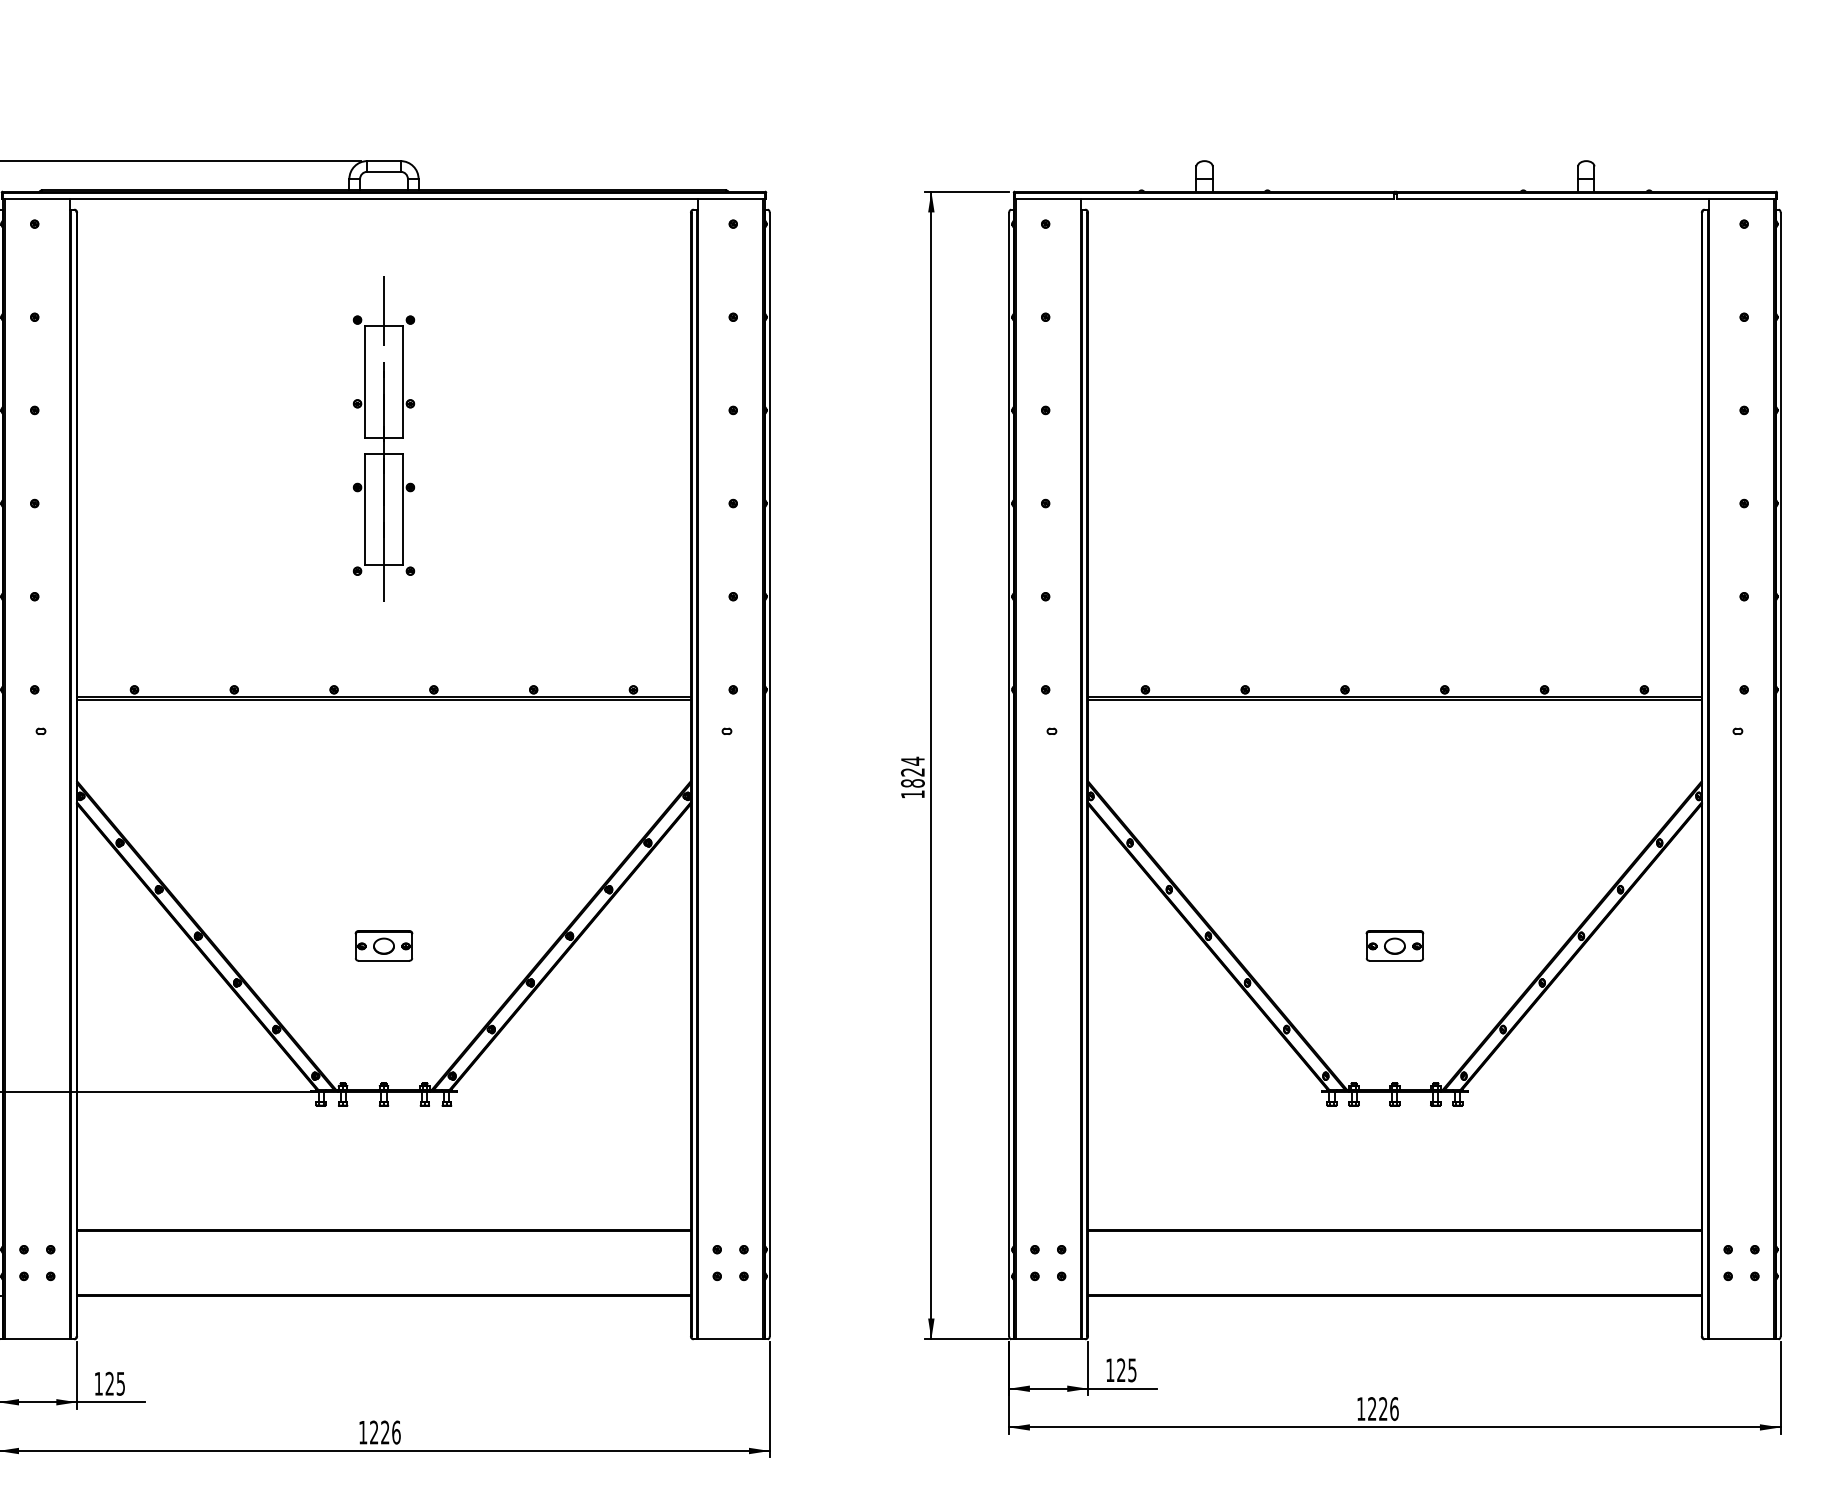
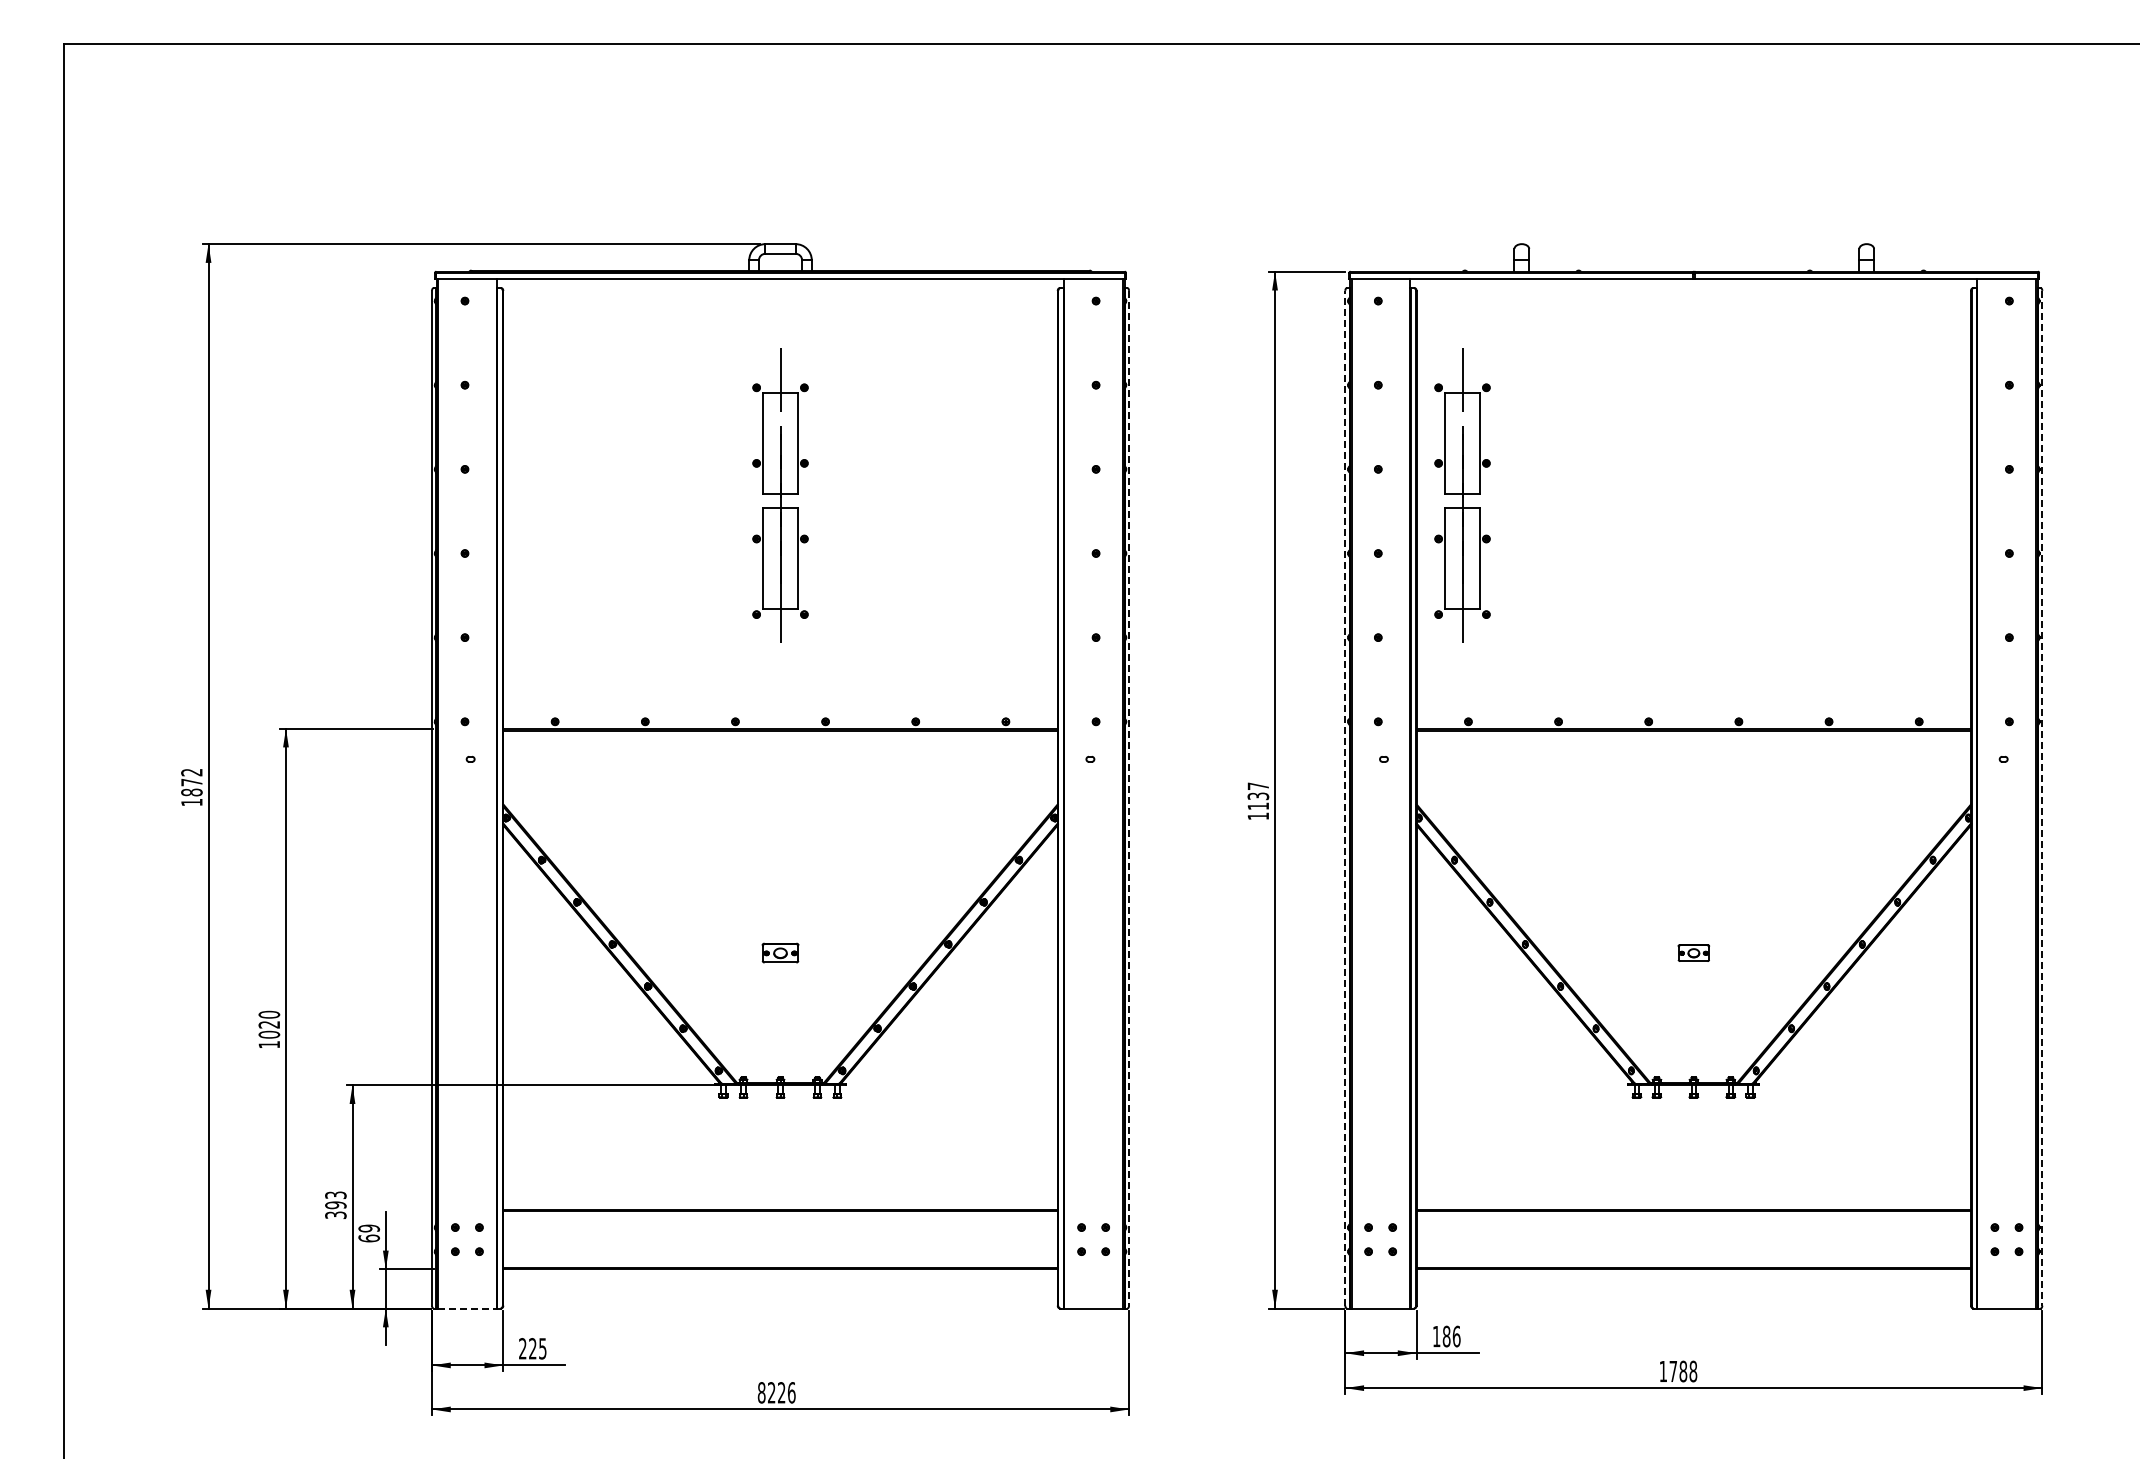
part: (1138, 439) -> (1462, 495), added
text: (913, 772) -> (1258, 796), 1824 -> 1137
line: (1009, 773) -> (1345, 797), solid -> dashed
line: (770, 774) -> (1129, 798), solid -> dashed
line: (1780, 774) -> (2042, 798), solid -> dashed
part: (383, 945) -> (780, 952), size x0.7
part: (1394, 945) -> (1693, 952), size x0.6
line: (38, 1339) -> (468, 1308), solid -> dashed
text: (1126, 1370) -> (1451, 1336), 125 -> 186
text: (98, 1383) -> (522, 1348), 125 -> 225
text: (1383, 1408) -> (1683, 1371), 1226 -> 1788
text: (362, 1432) -> (761, 1392), 1226 -> 8226

